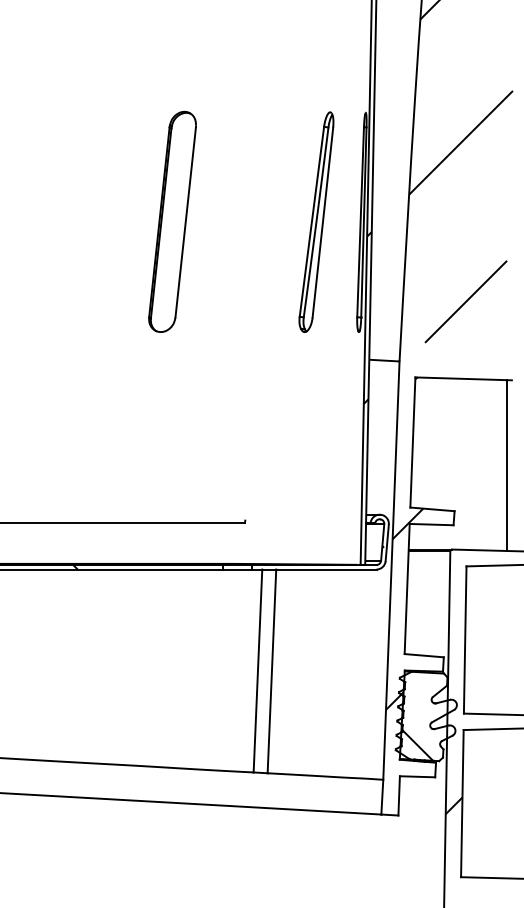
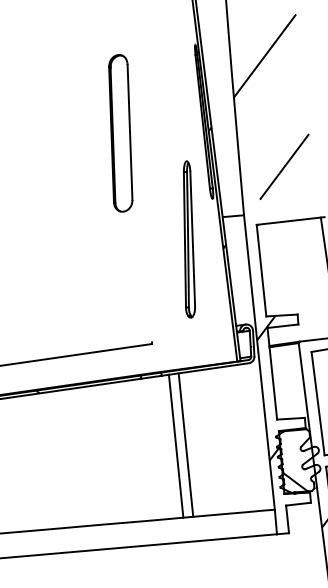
part: (172, 221) -> (120, 133), moved
part: (316, 221) -> (188, 239), moved

